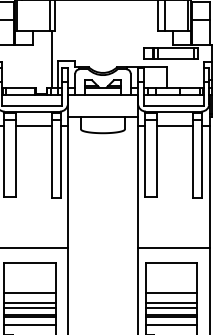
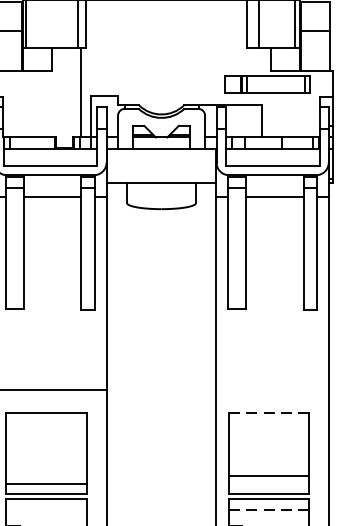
line: (173, 248) -> (272, 390), removed
line: (171, 263) -> (269, 413), solid -> dashed
line: (29, 293) -> (46, 460), removed
line: (171, 293) -> (269, 460), removed
line: (29, 303) -> (46, 476), removed
line: (171, 308) -> (269, 484), removed
line: (29, 324) -> (46, 509), removed
line: (171, 324) -> (269, 509), solid -> dashed

